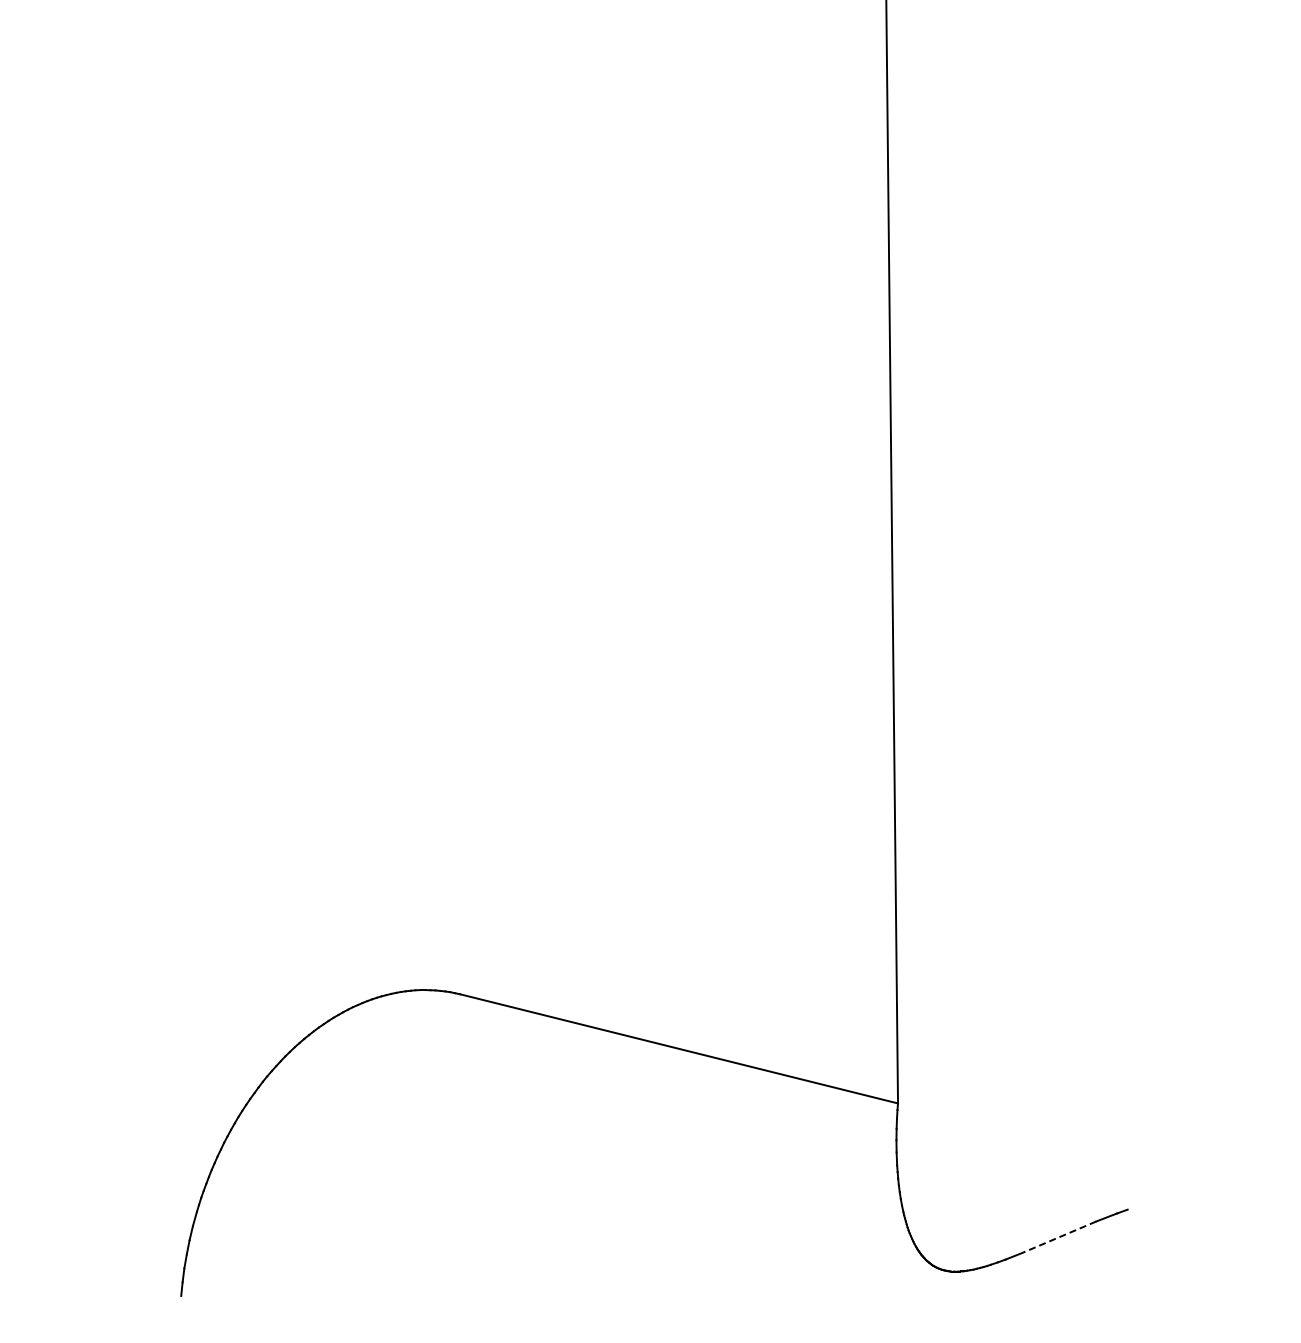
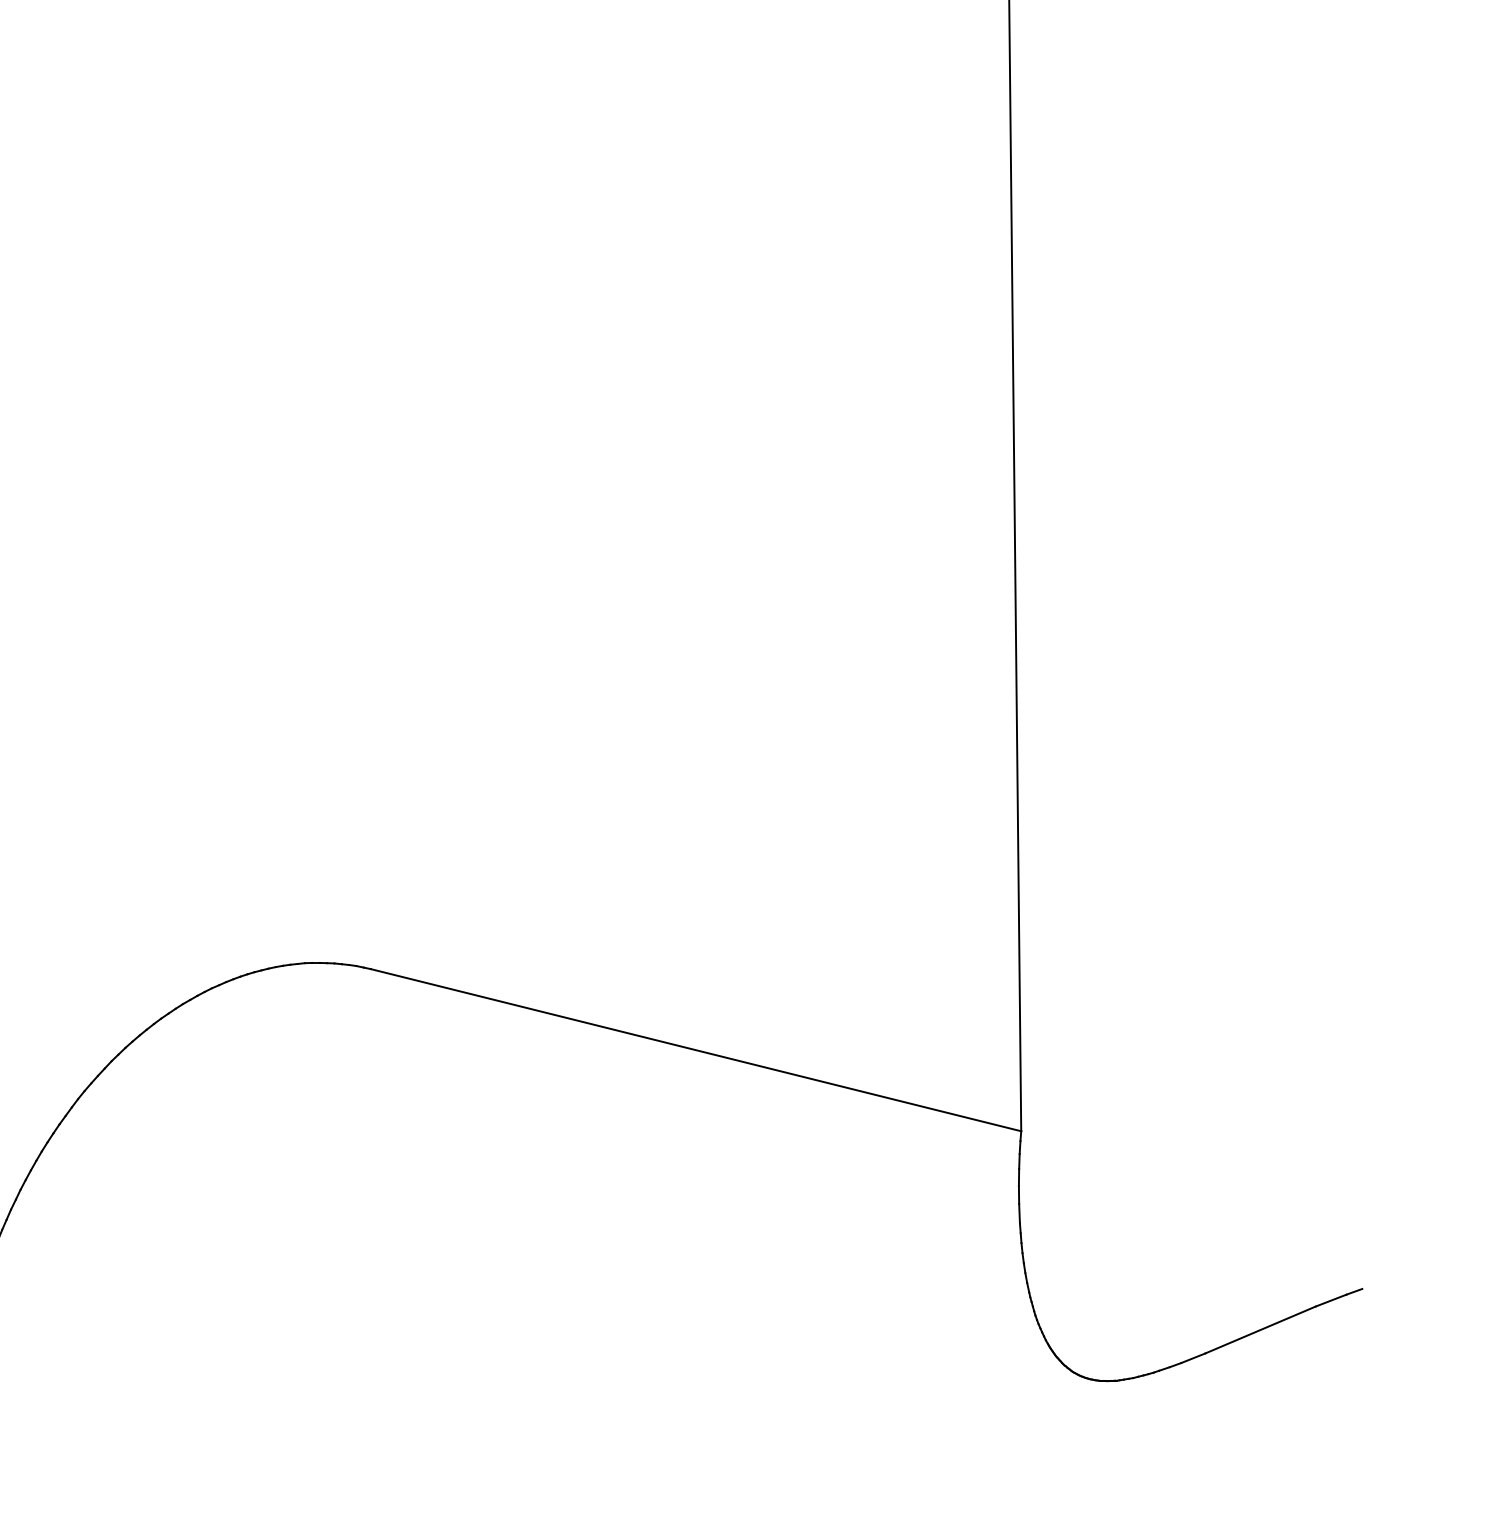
line: (1058, 1237) -> (1259, 1330), dashed -> solid

